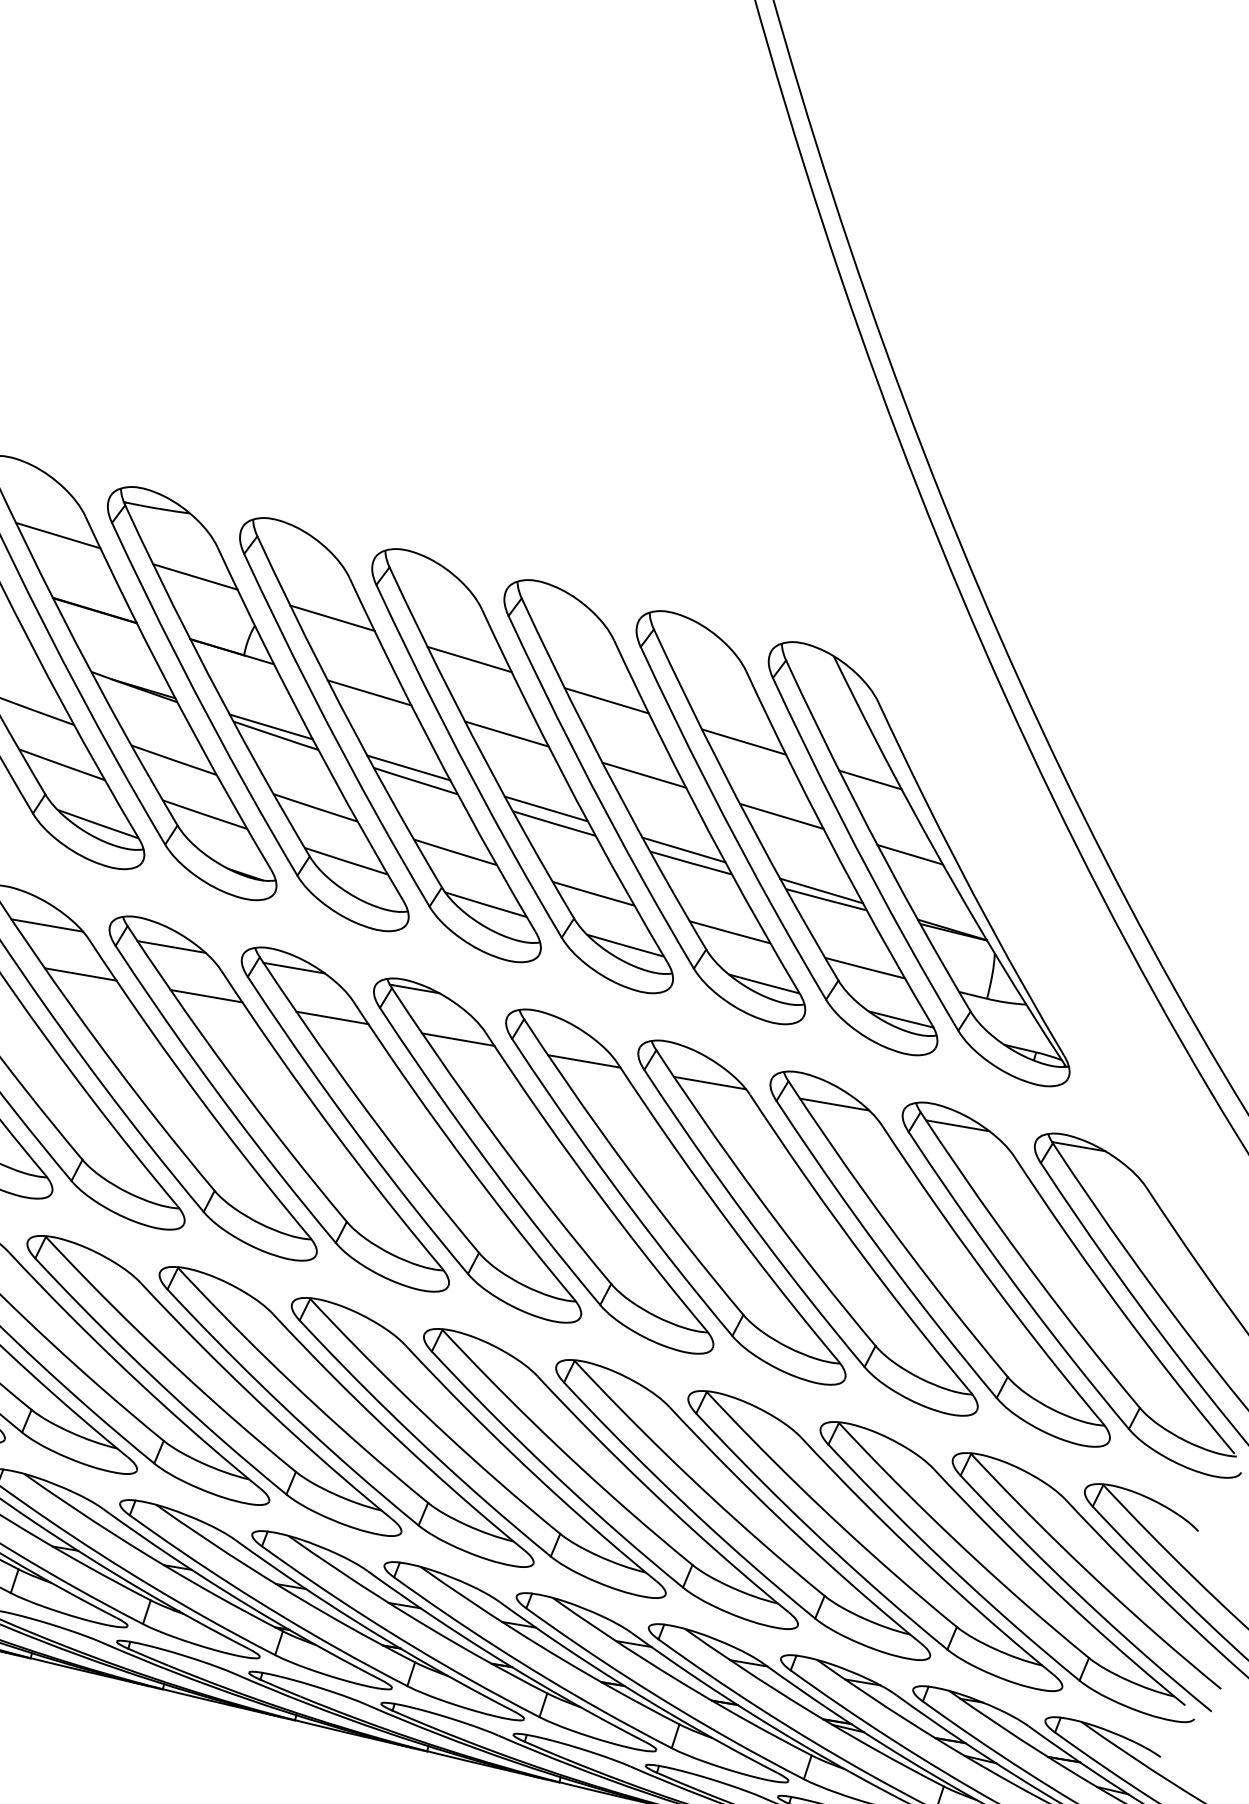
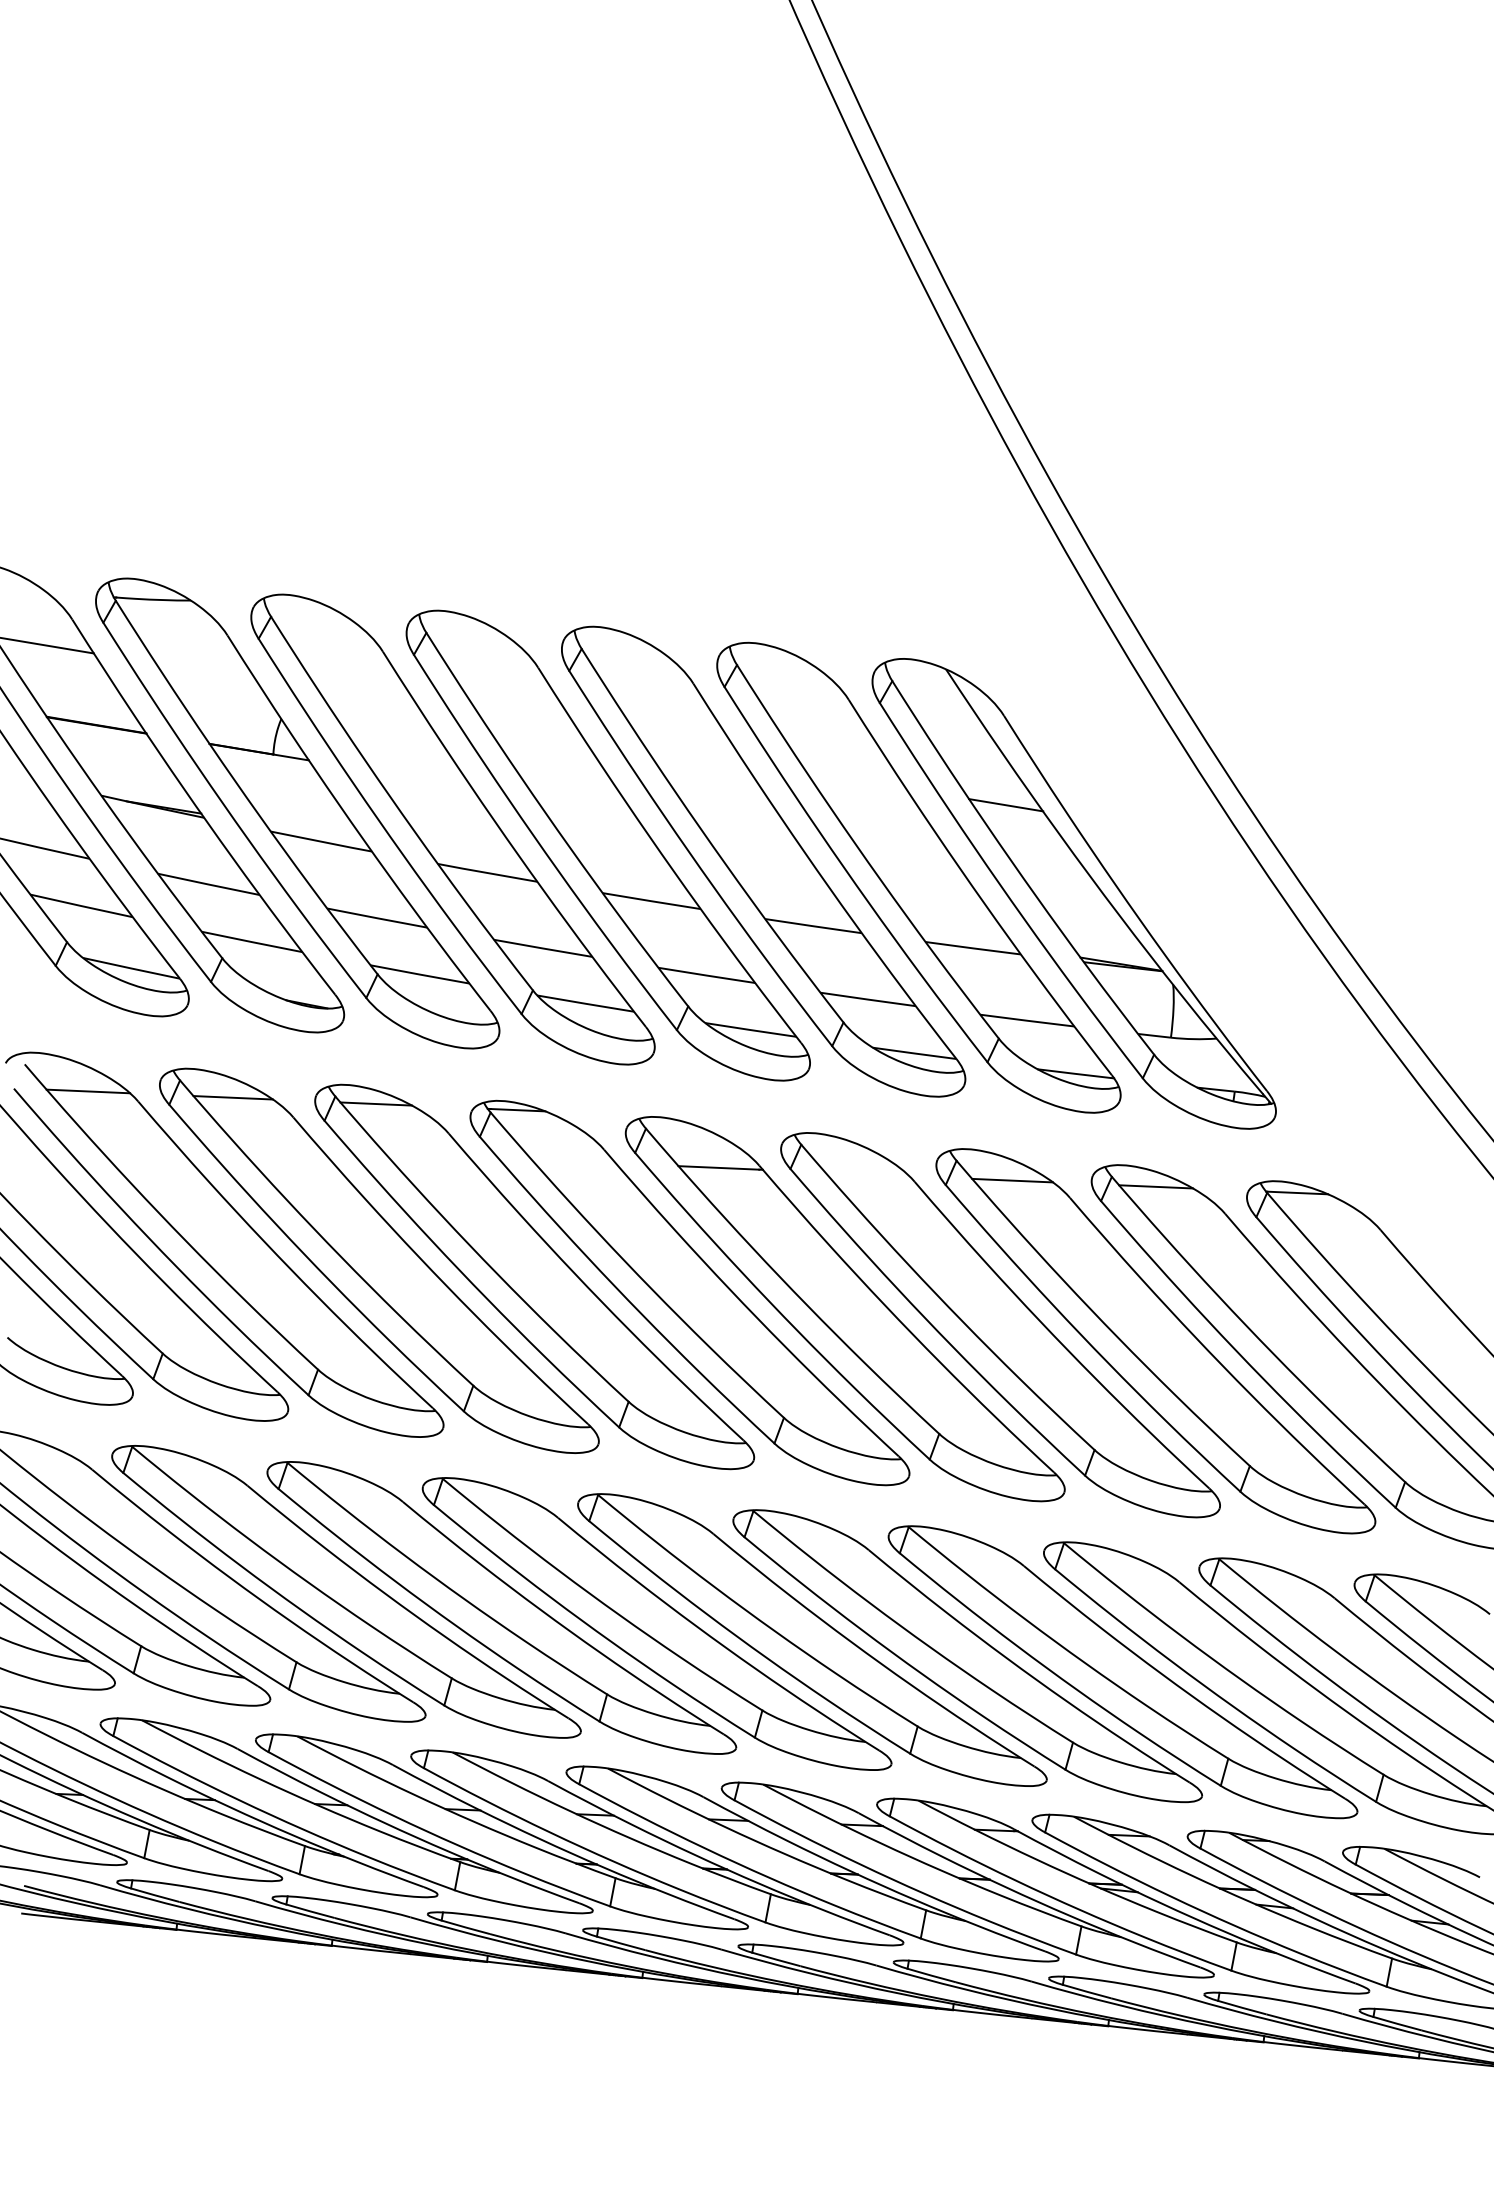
line: (195, 576) -> (206, 671), removed
line: (332, 617) -> (368, 698), removed
line: (469, 659) -> (531, 726), removed
line: (369, 692) -> (421, 778), removed
line: (606, 700) -> (693, 753), removed
line: (270, 727) -> (314, 832), removed
line: (506, 733) -> (584, 805), removed
line: (744, 742) -> (856, 780), removed
line: (408, 767) -> (477, 858), removed
line: (643, 774) -> (746, 832), removed
line: (546, 808) -> (640, 885), removed
line: (781, 816) -> (909, 859), removed
line: (683, 850) -> (803, 912), removed
line: (910, 854) -> (1062, 884), removed
line: (821, 890) -> (966, 938), removed
line: (80, 974) -> (133, 1142), removed
line: (206, 995) -> (280, 1148), removed
line: (332, 1018) -> (427, 1155), removed
line: (458, 1039) -> (573, 1161), removed
line: (710, 1083) -> (867, 1174), removed

